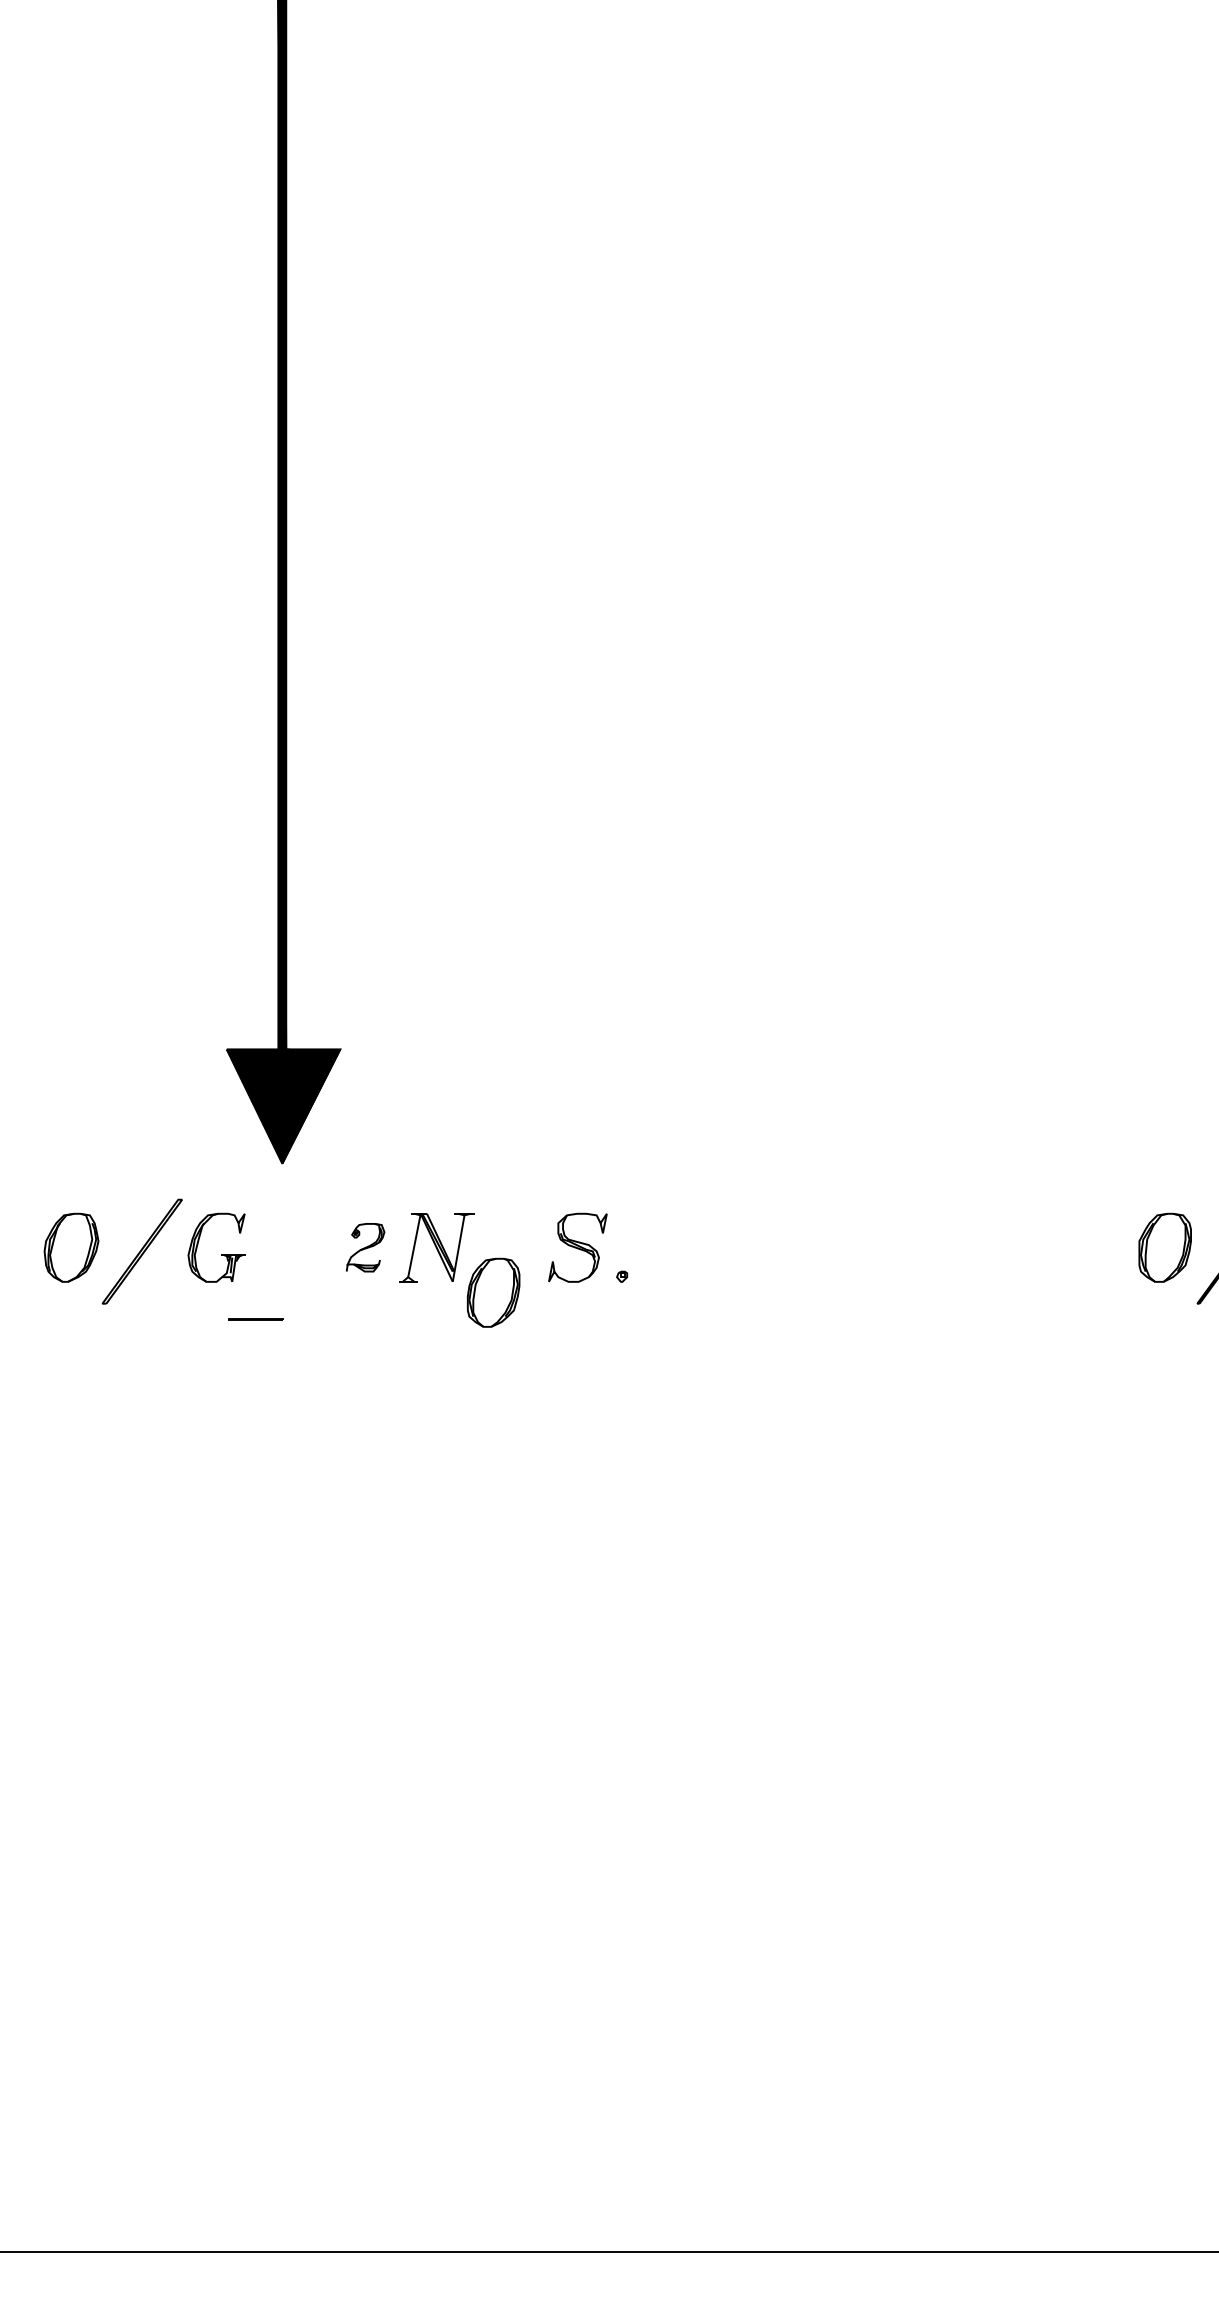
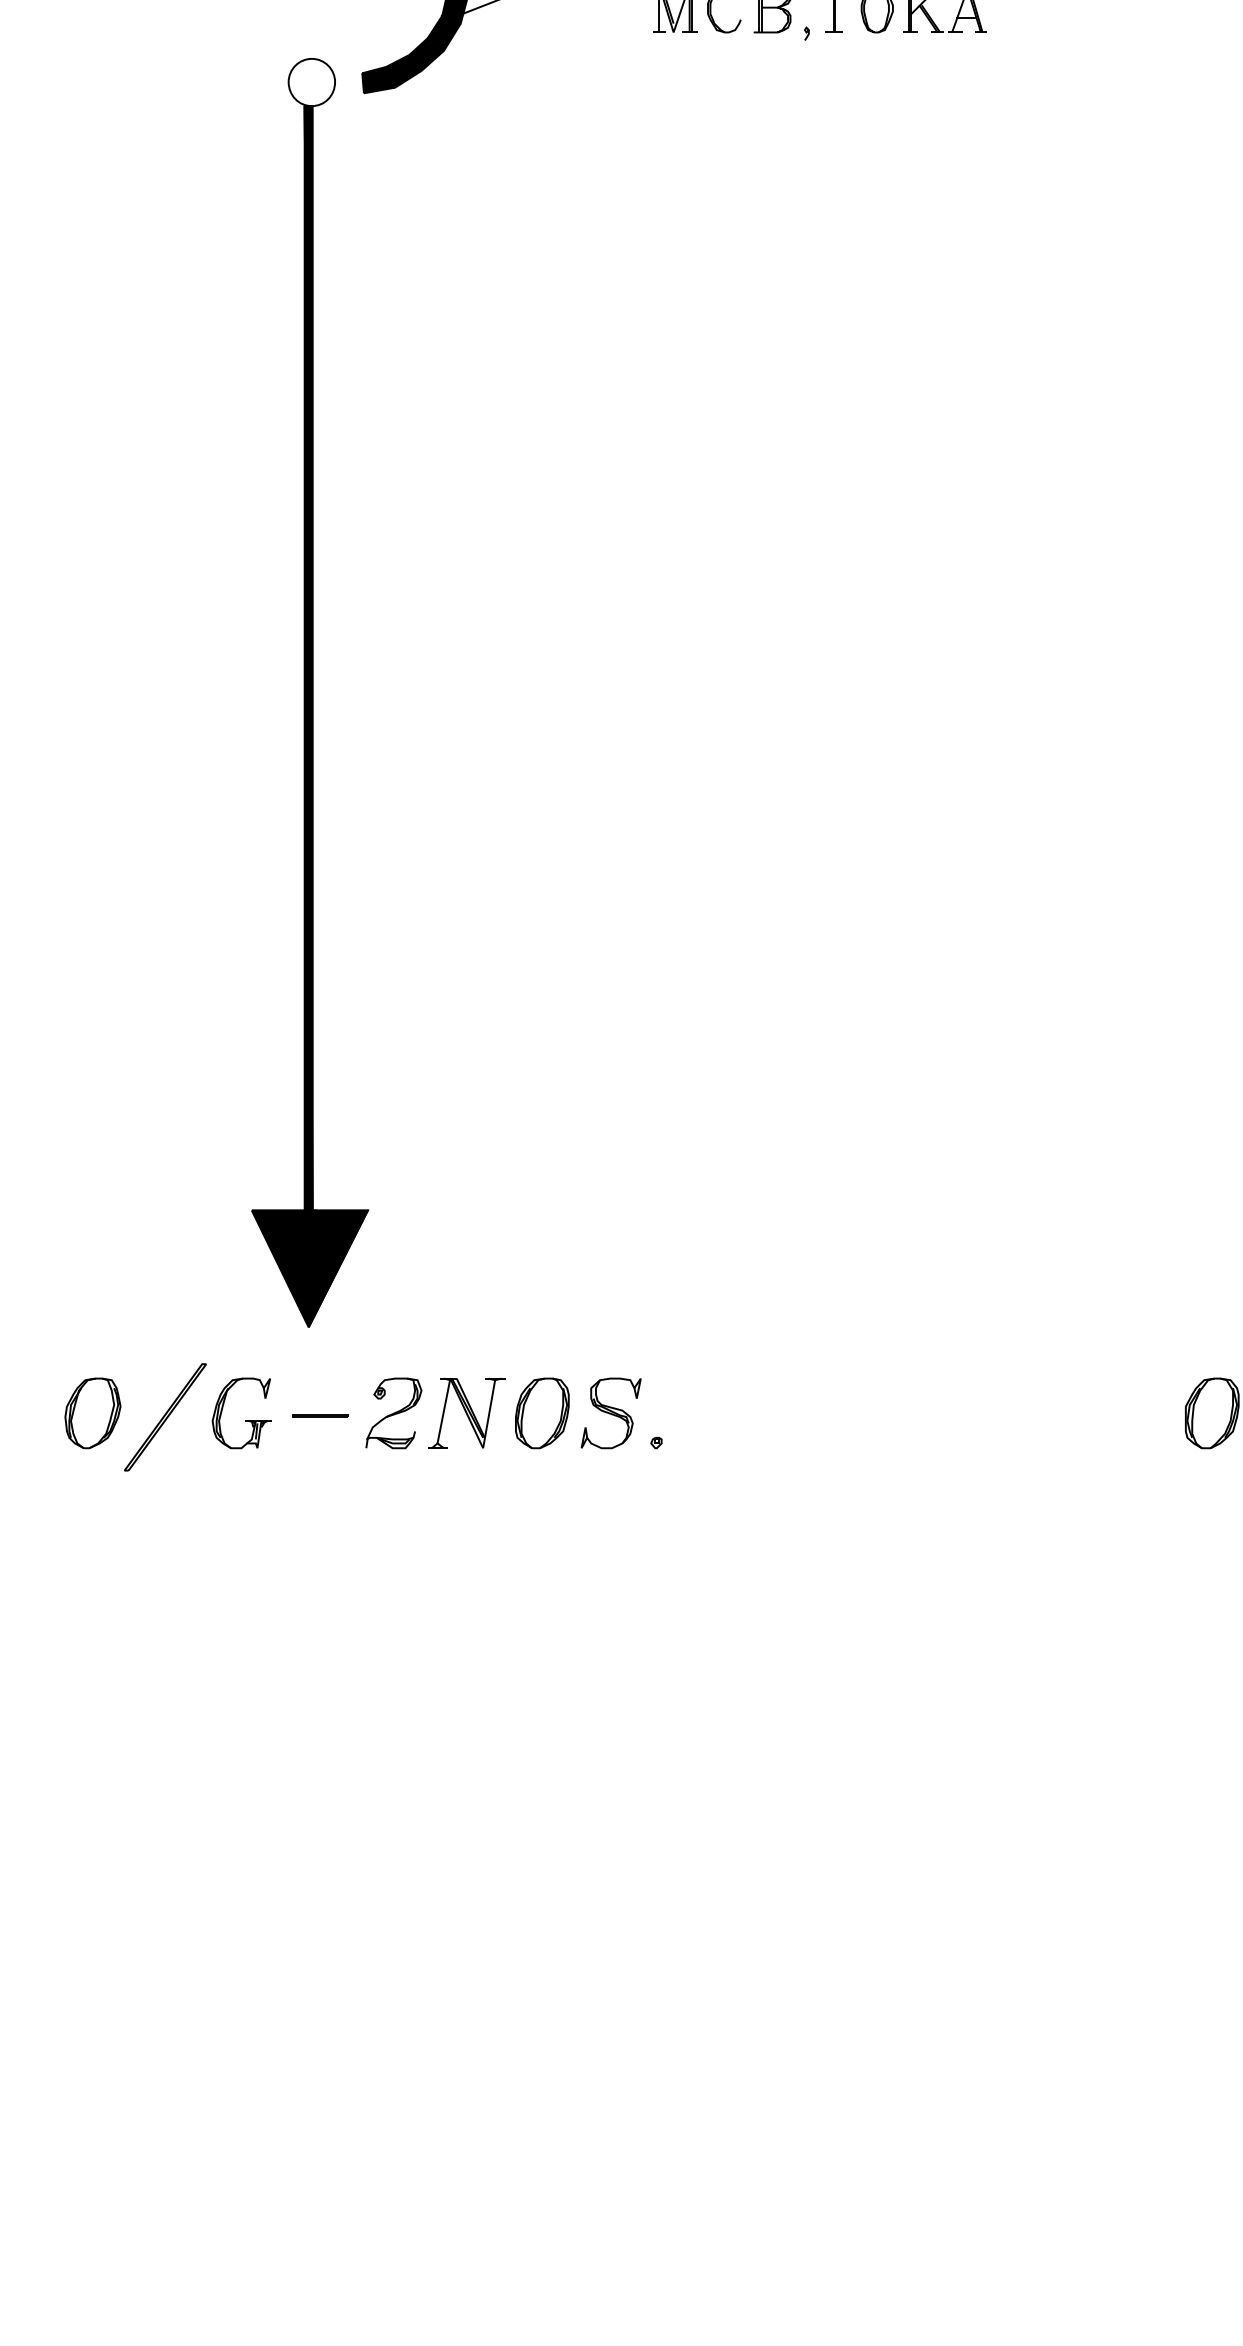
part: (365, 1247) -> (393, 1413), size x1.43
part: (493, 1292) -> (542, 1413), moved
line: (255, 1319) -> (320, 1416), moved

